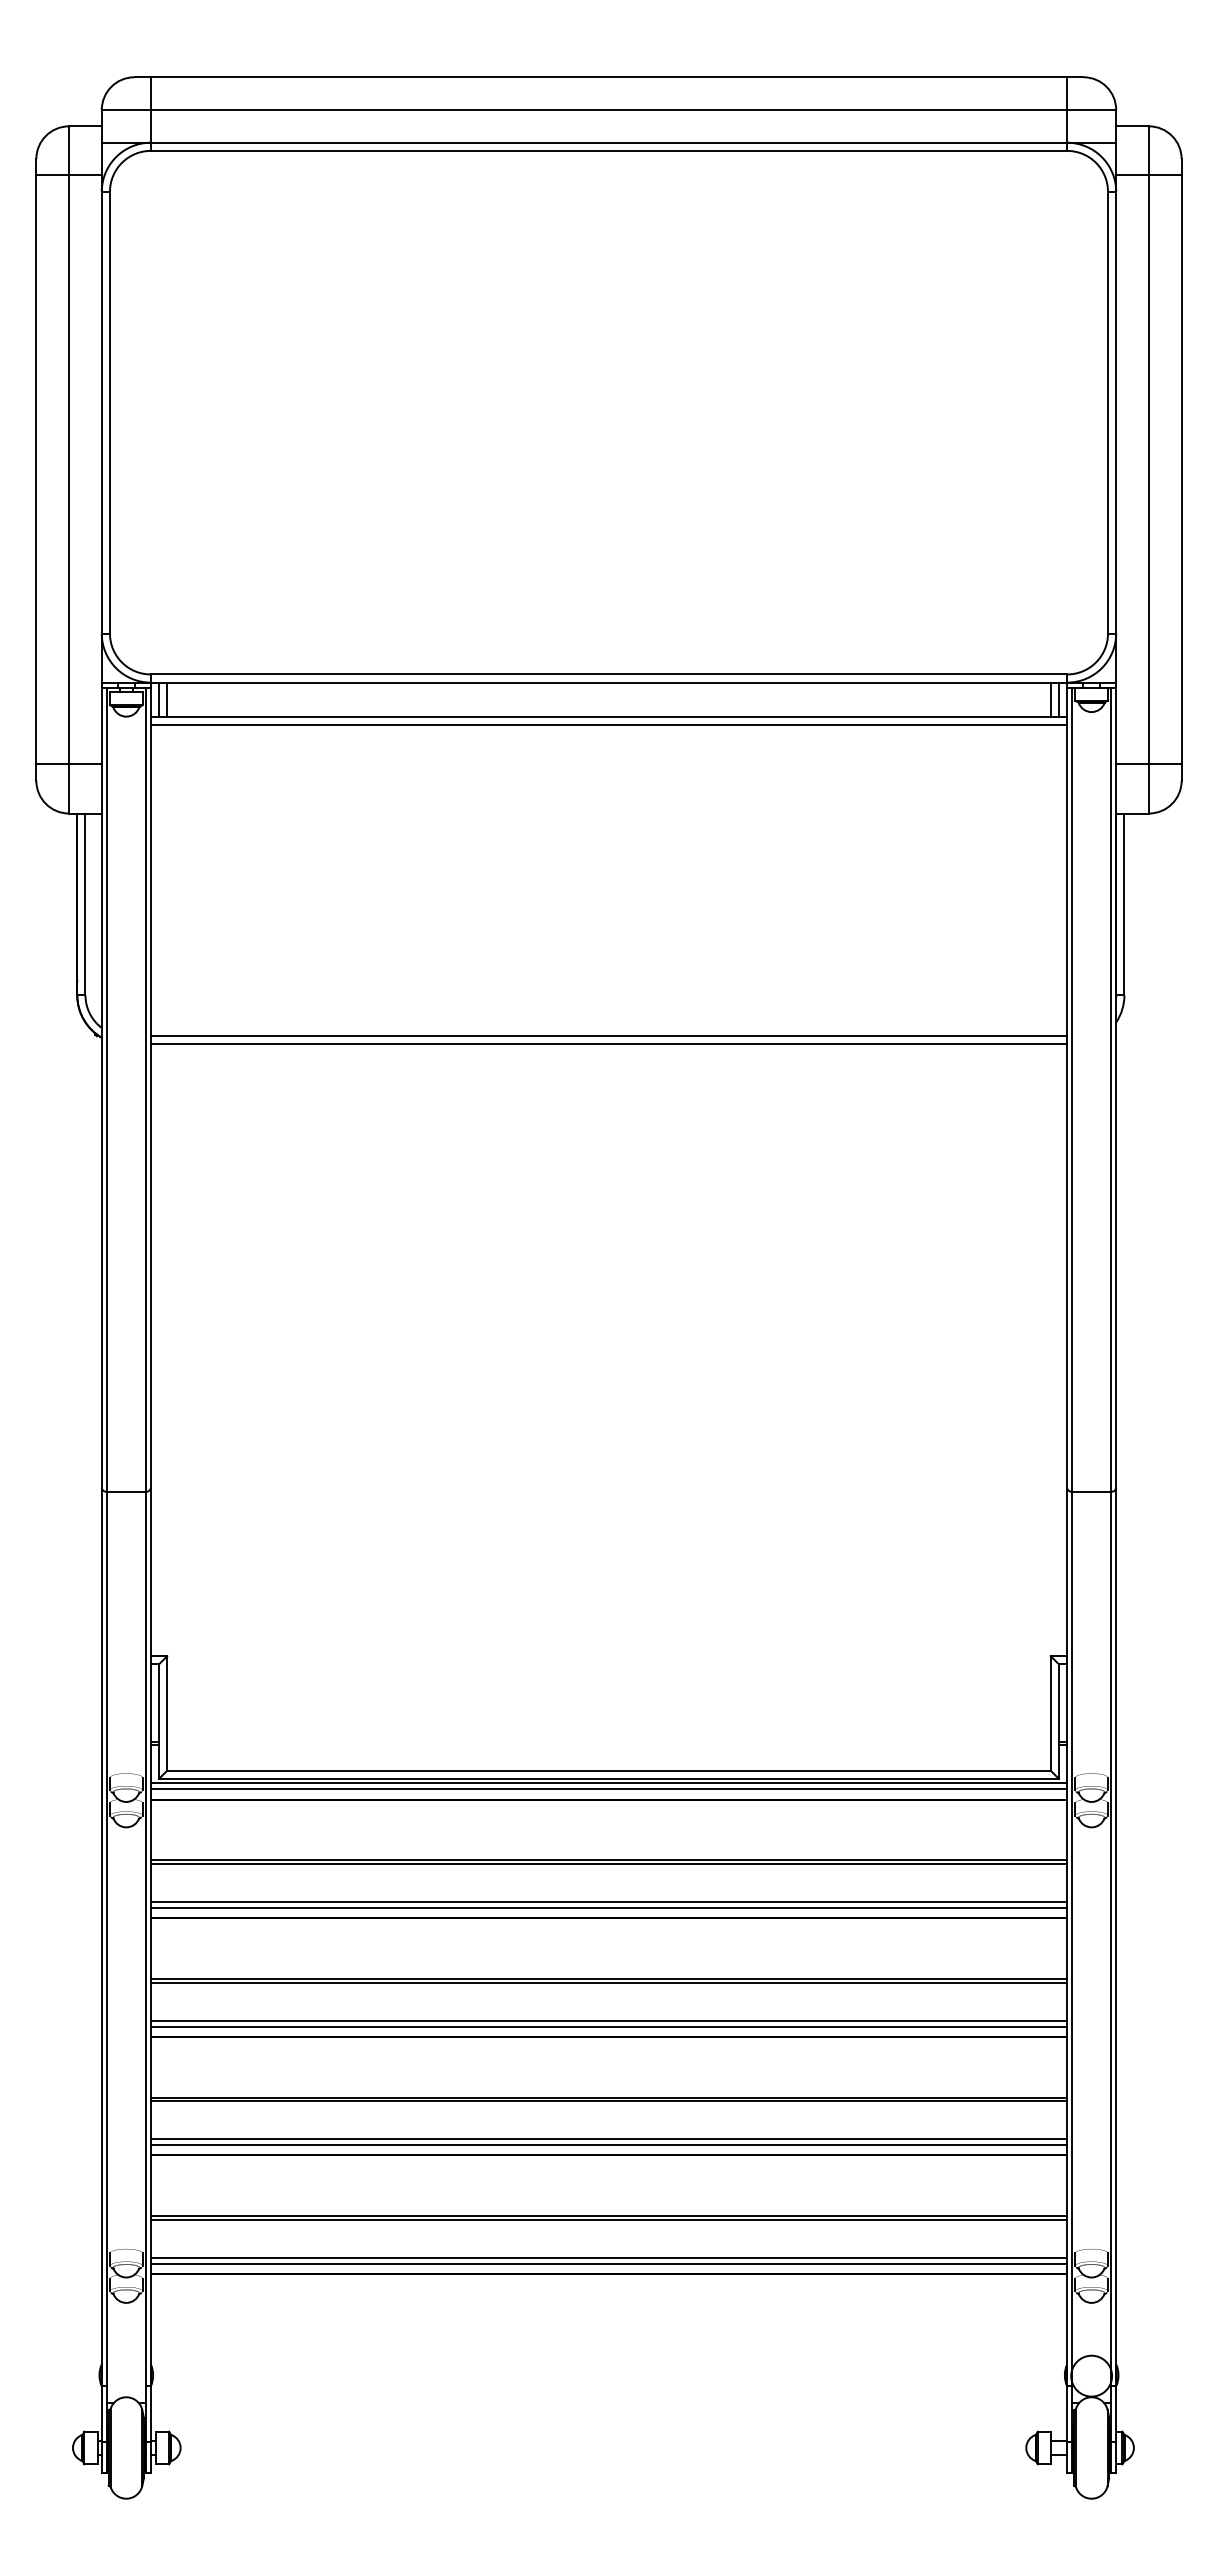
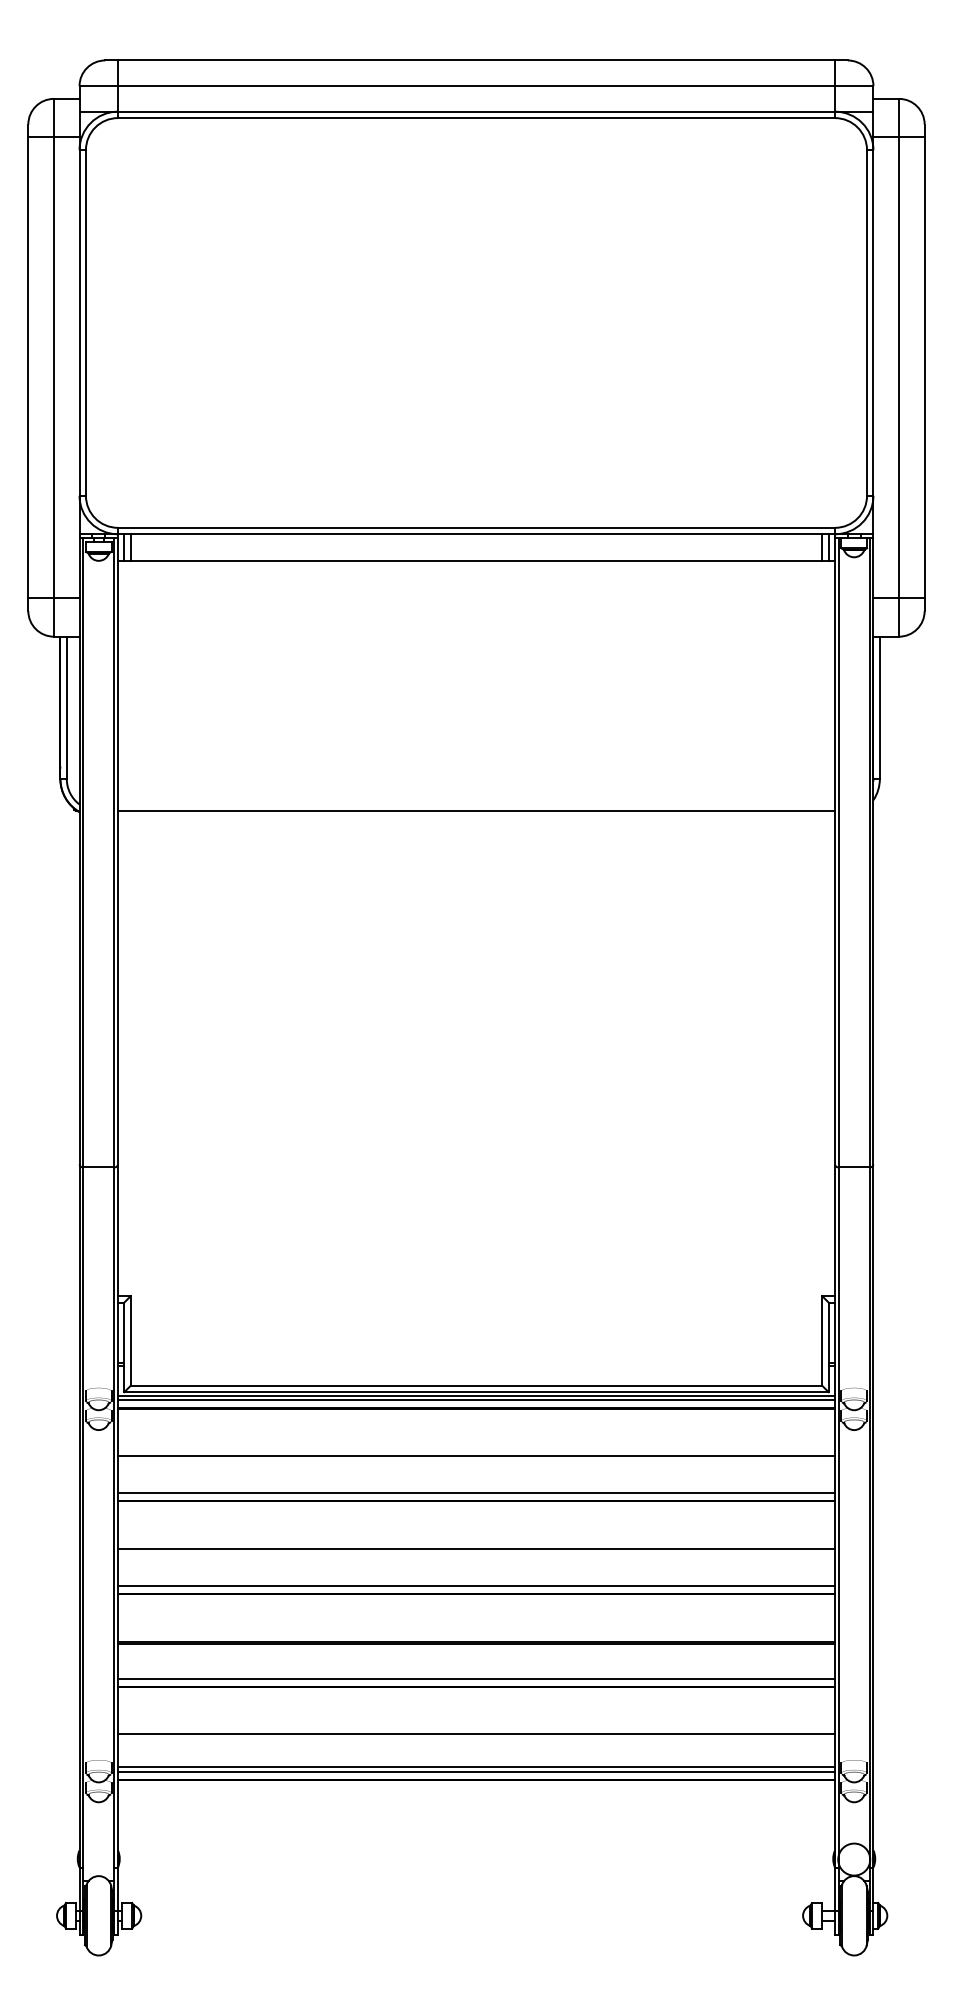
line: (608, 725) -> (476, 567), removed
line: (608, 1044) -> (476, 817), removed
line: (608, 1864) -> (476, 1459), removed
line: (608, 1901) -> (476, 1488), removed
line: (608, 1982) -> (476, 1551), removed
line: (608, 2020) -> (476, 1581), removed
line: (608, 2139) -> (476, 1674), removed
line: (608, 2219) -> (476, 1736), removed

